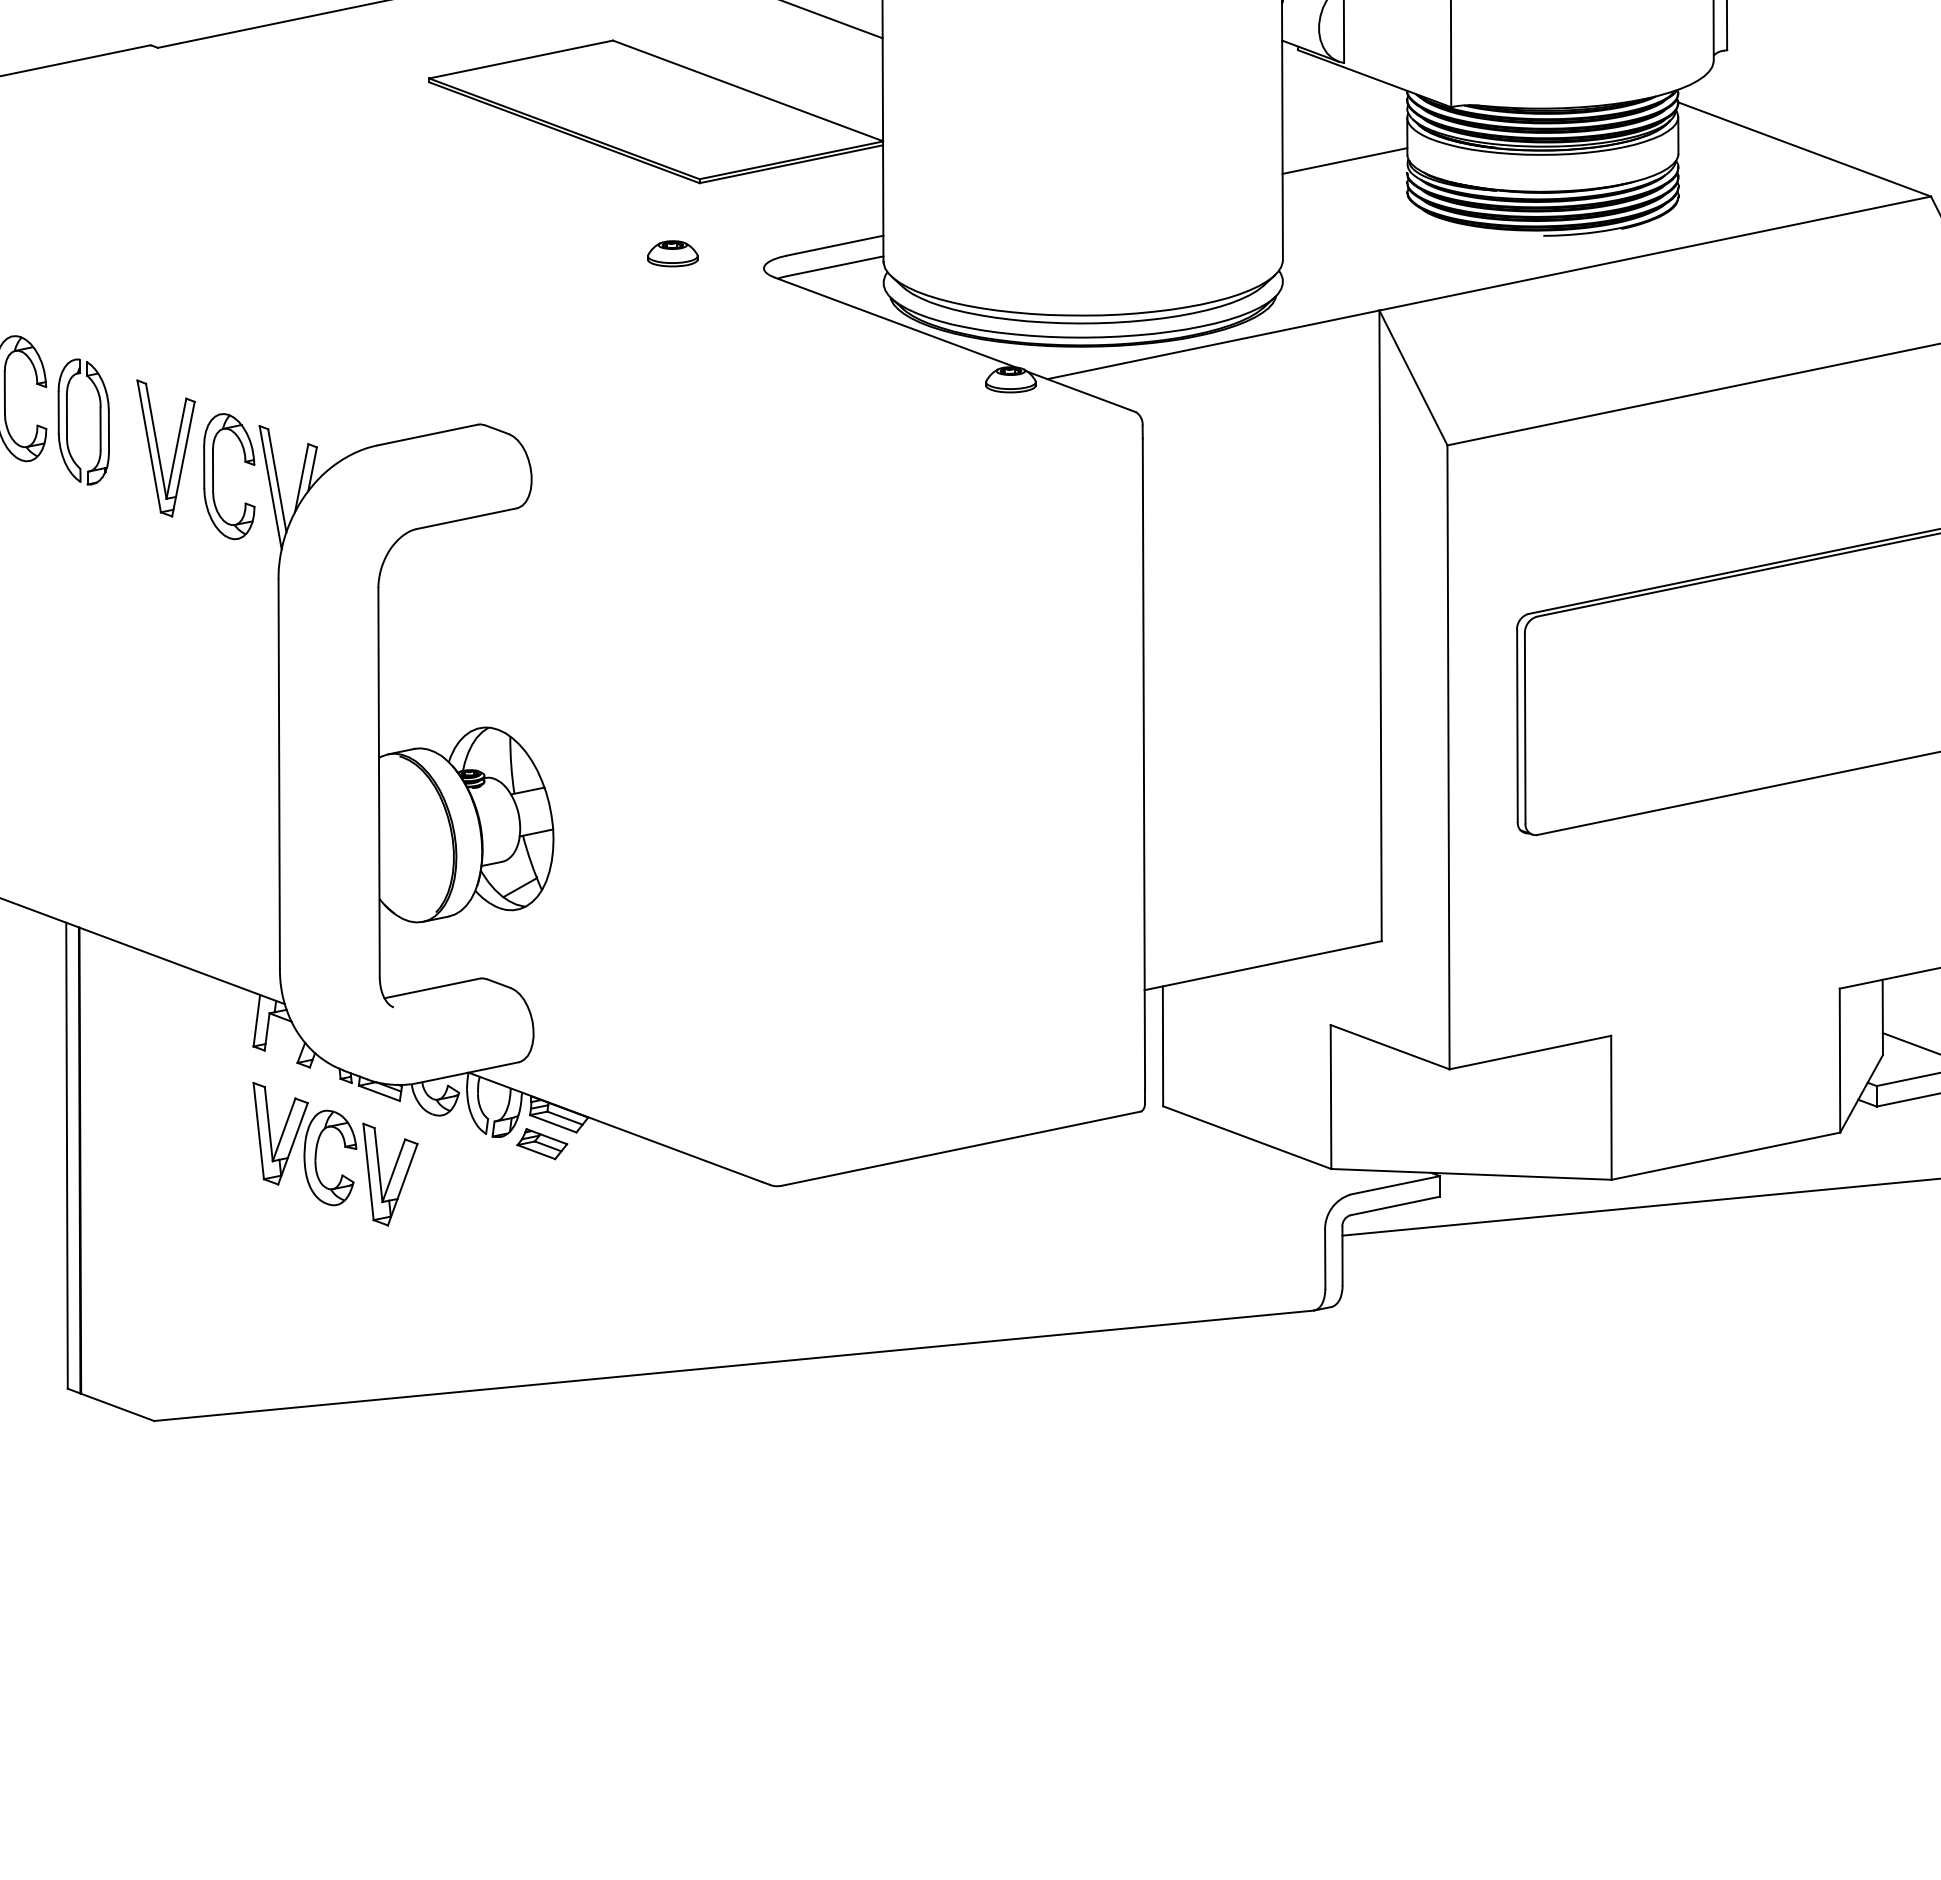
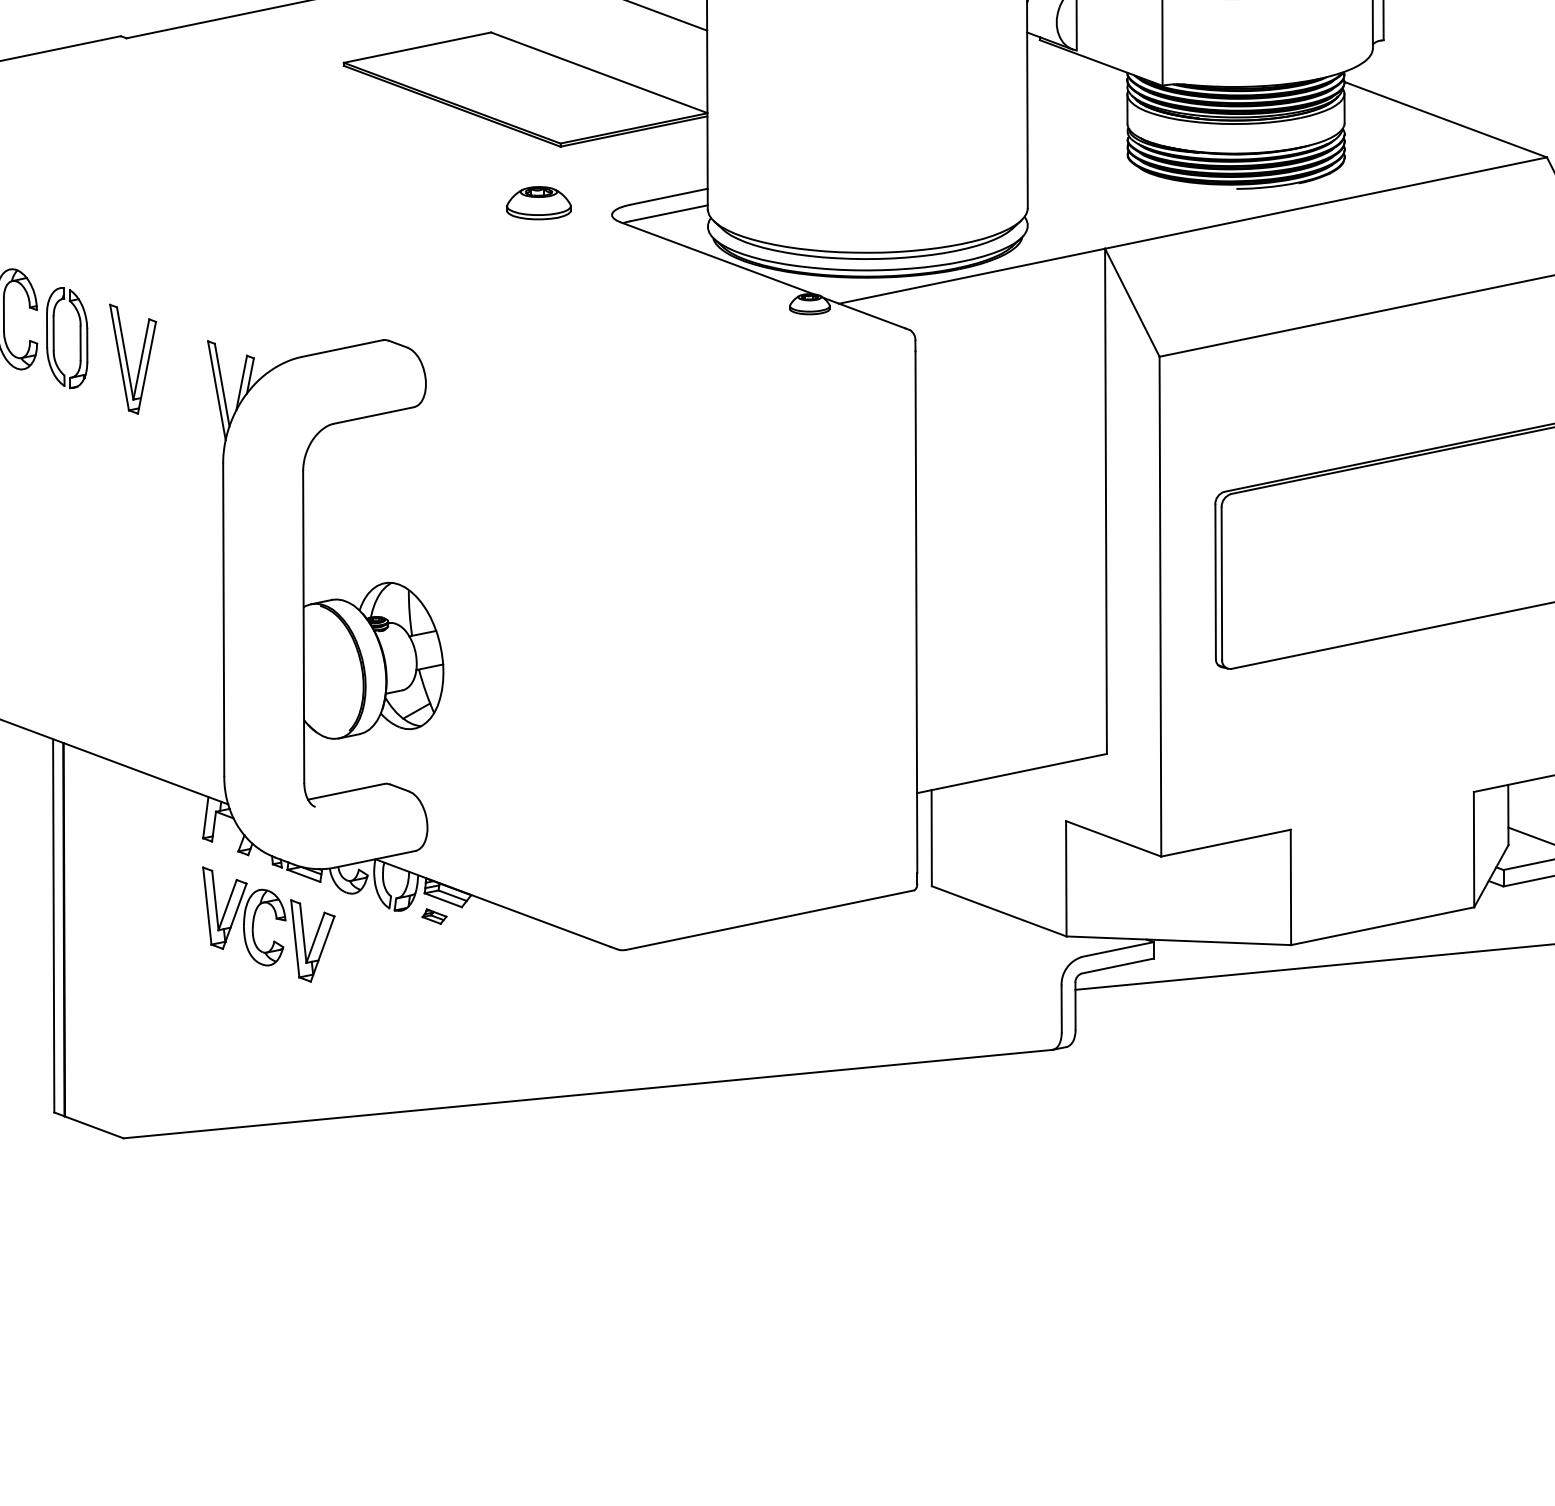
line: (1344, 160) -> (1077, 128), removed
part: (672, 253) -> (538, 203), size x1.6
part: (213, 476) -> (171, 381), removed
part: (542, 1144) -> (434, 916), size x0.6

